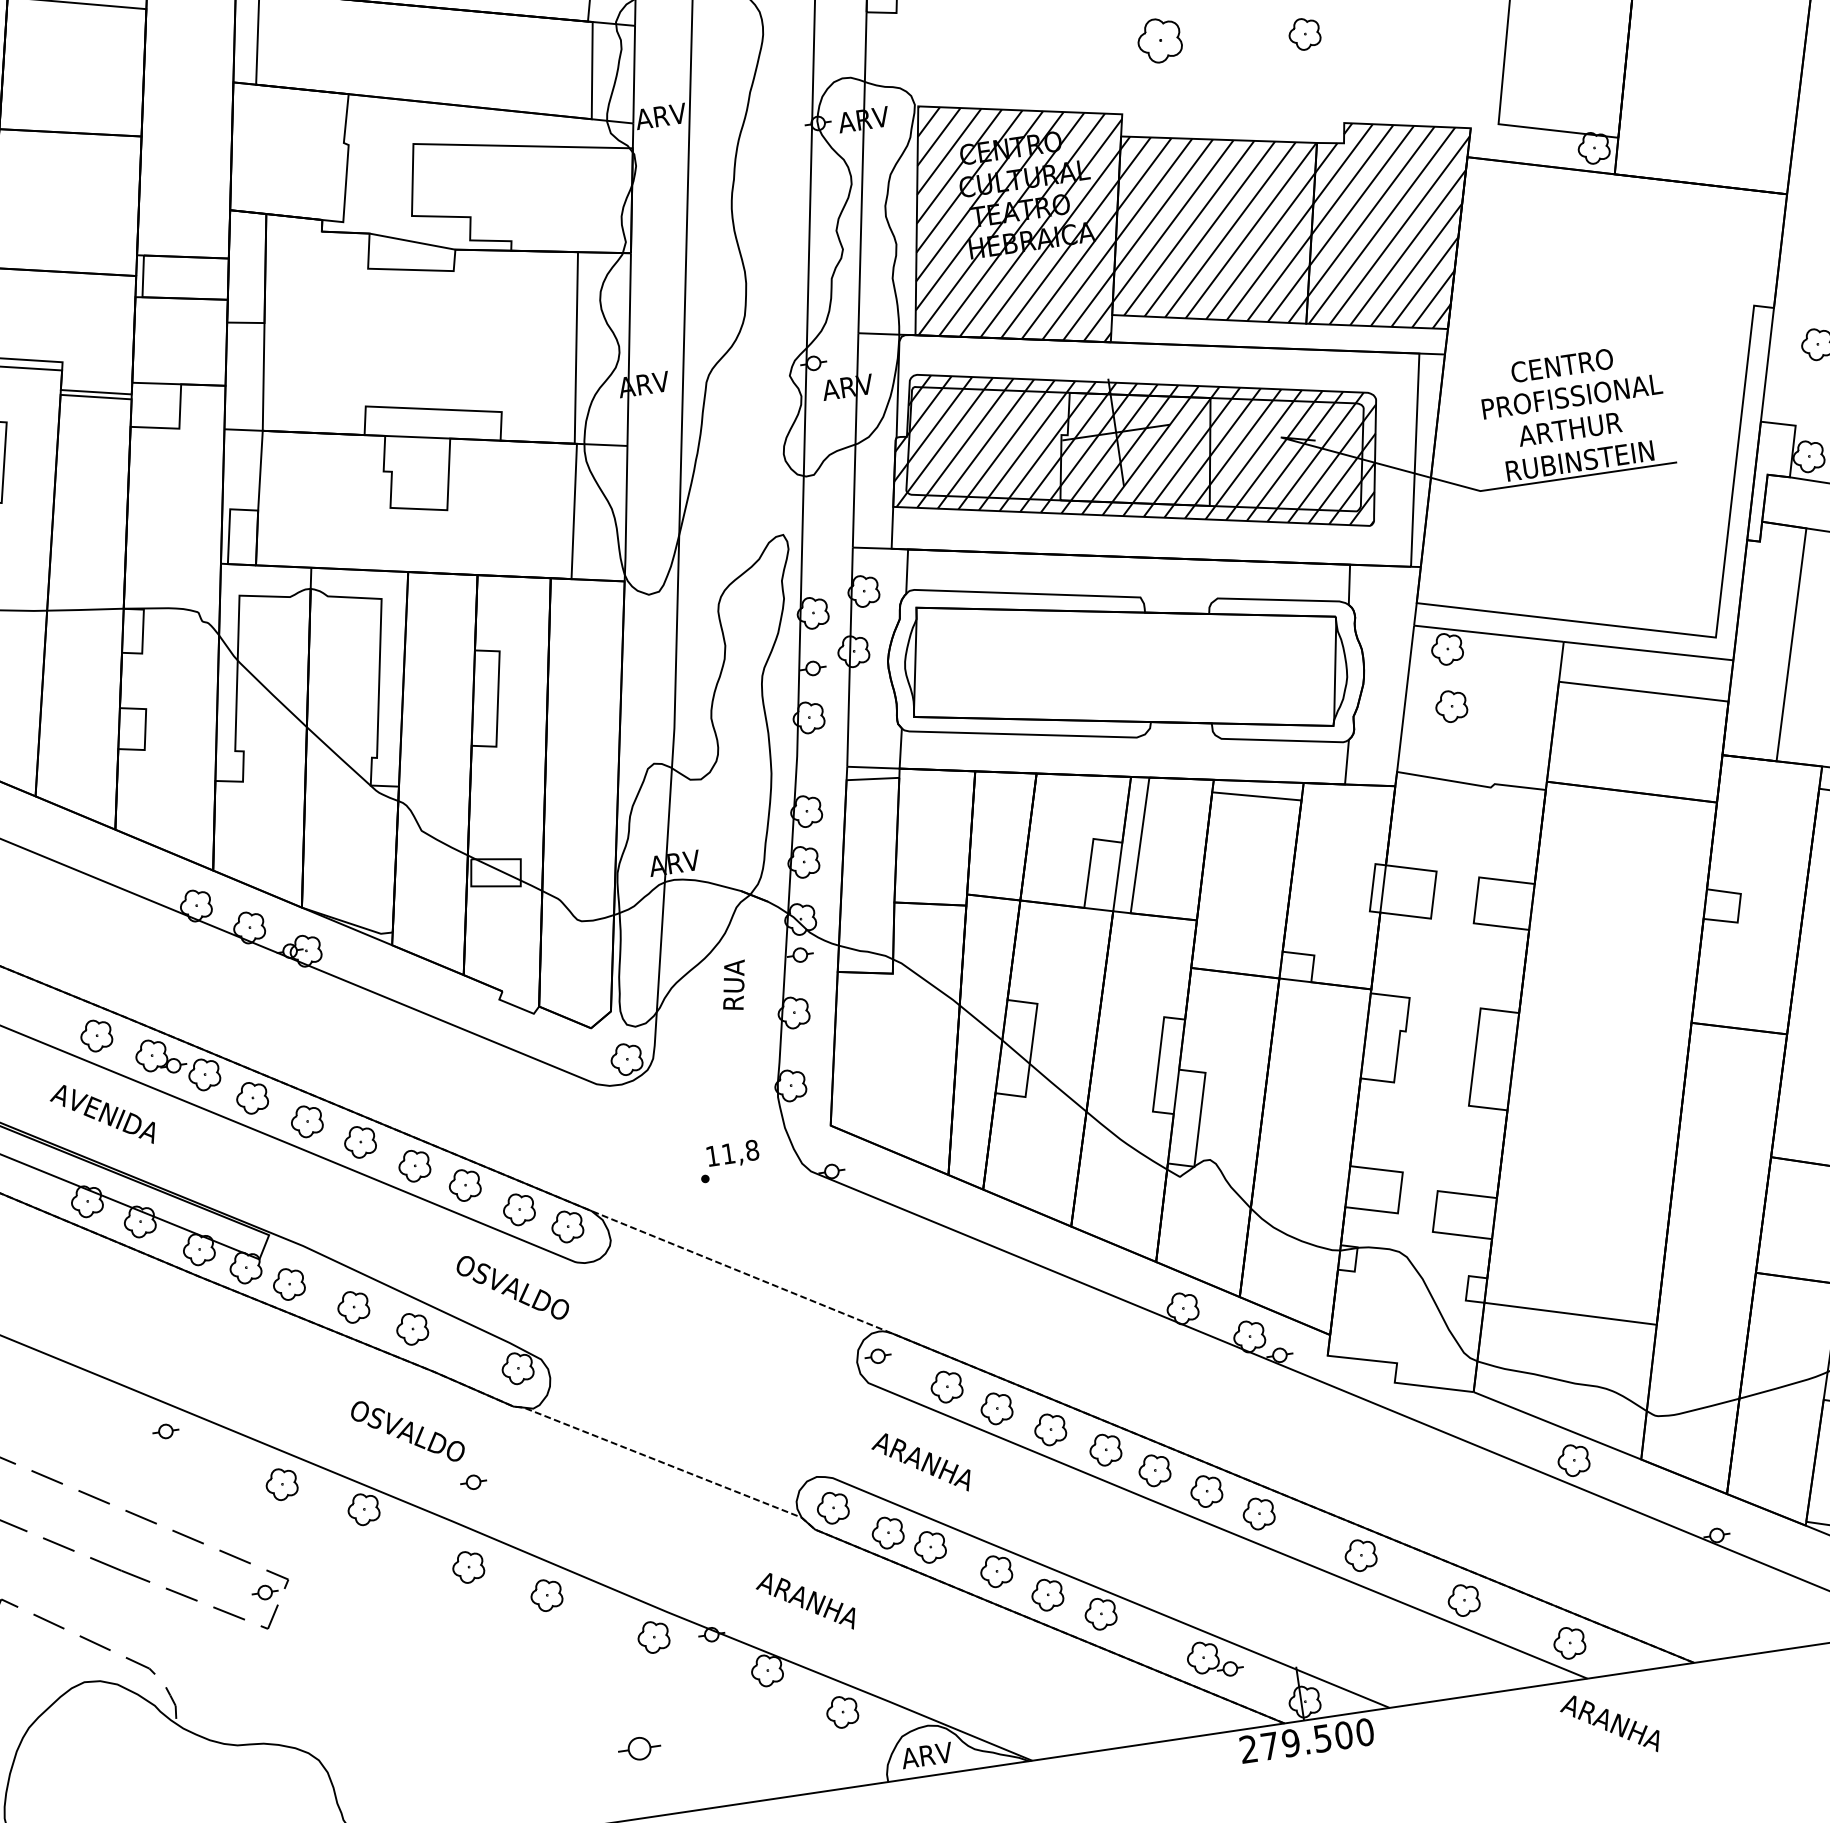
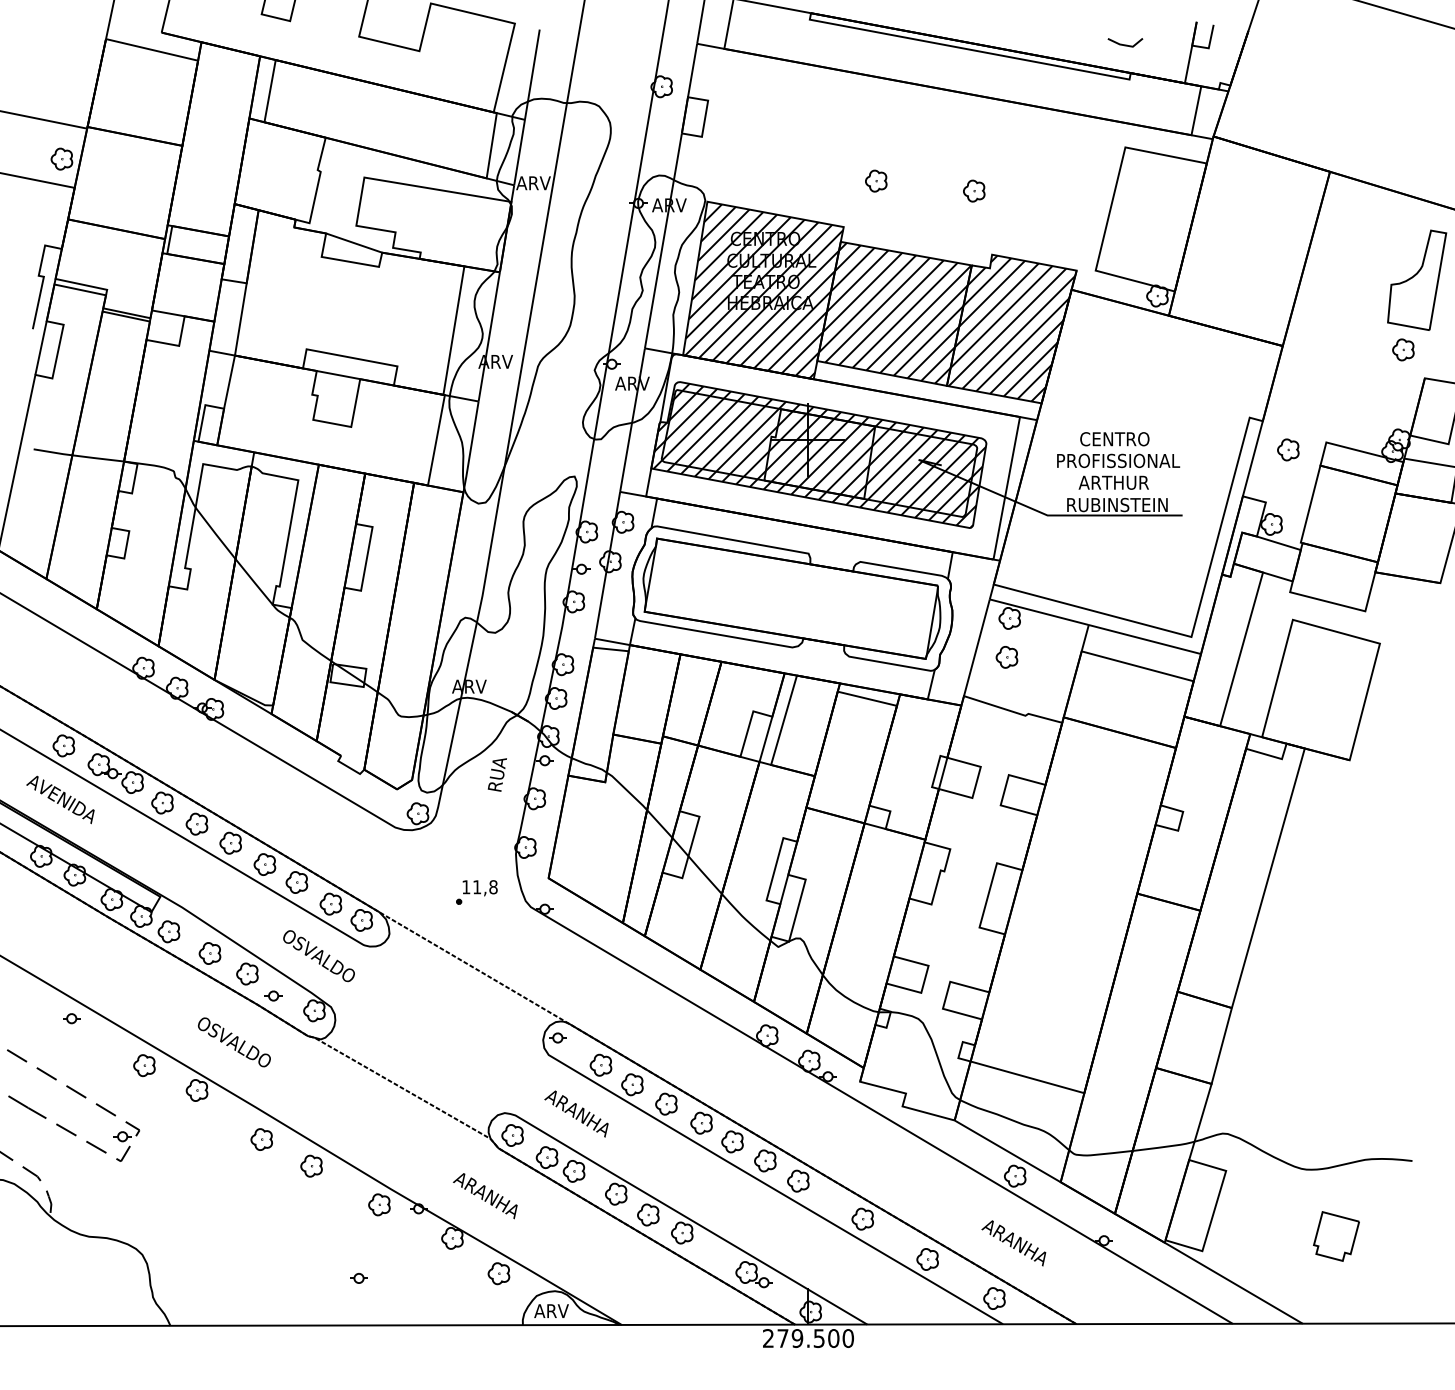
part: (1160, 39) -> (876, 180), size x0.71
part: (473, 1481) -> (273, 995), moved
text: (1609, 1724) -> (1013, 1243), moved
part: (638, 1748) -> (358, 1278), size x0.62

